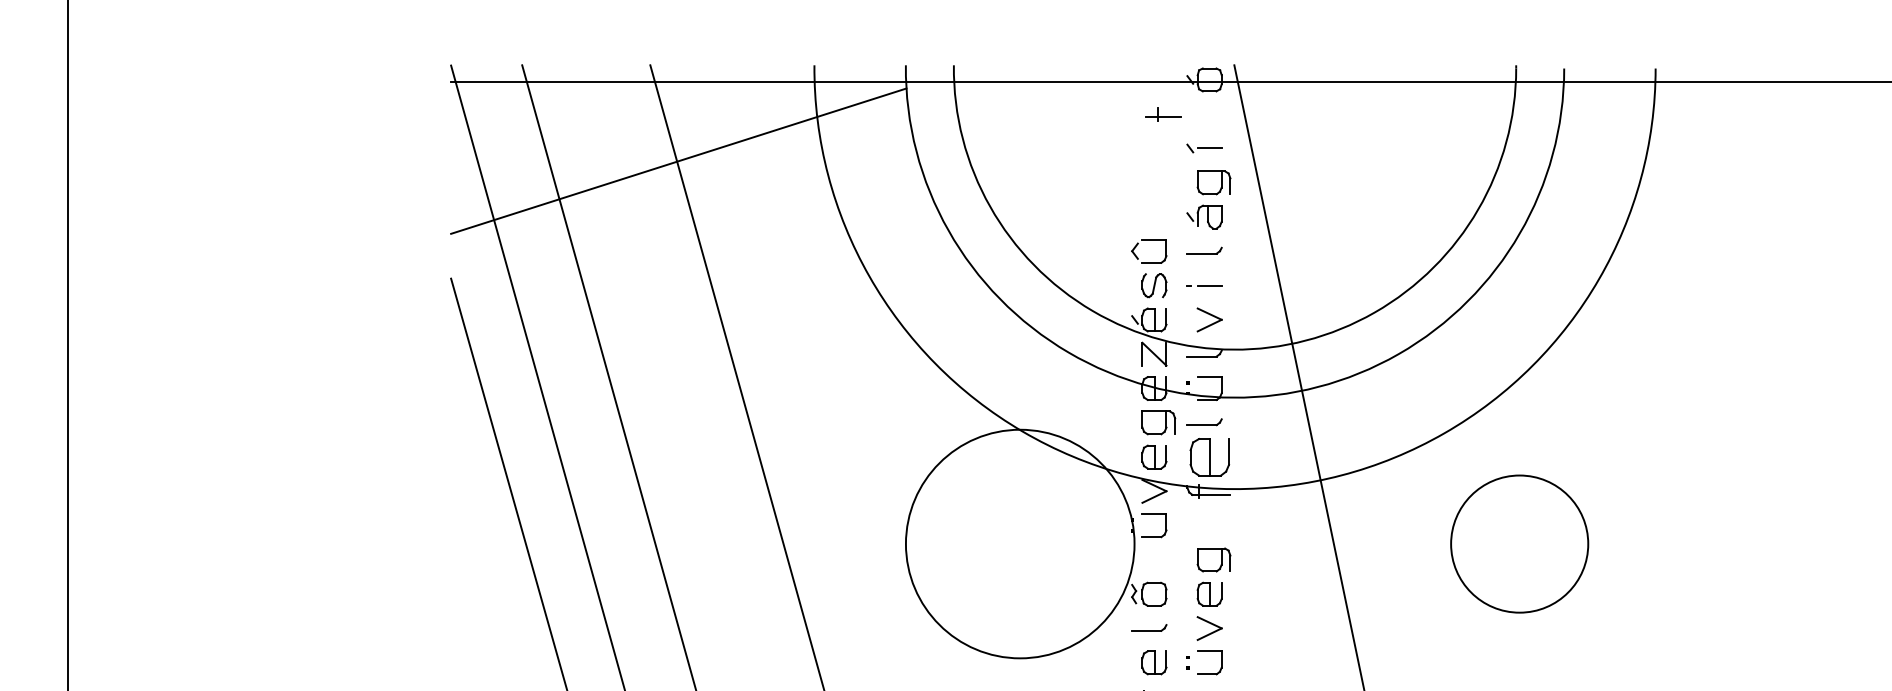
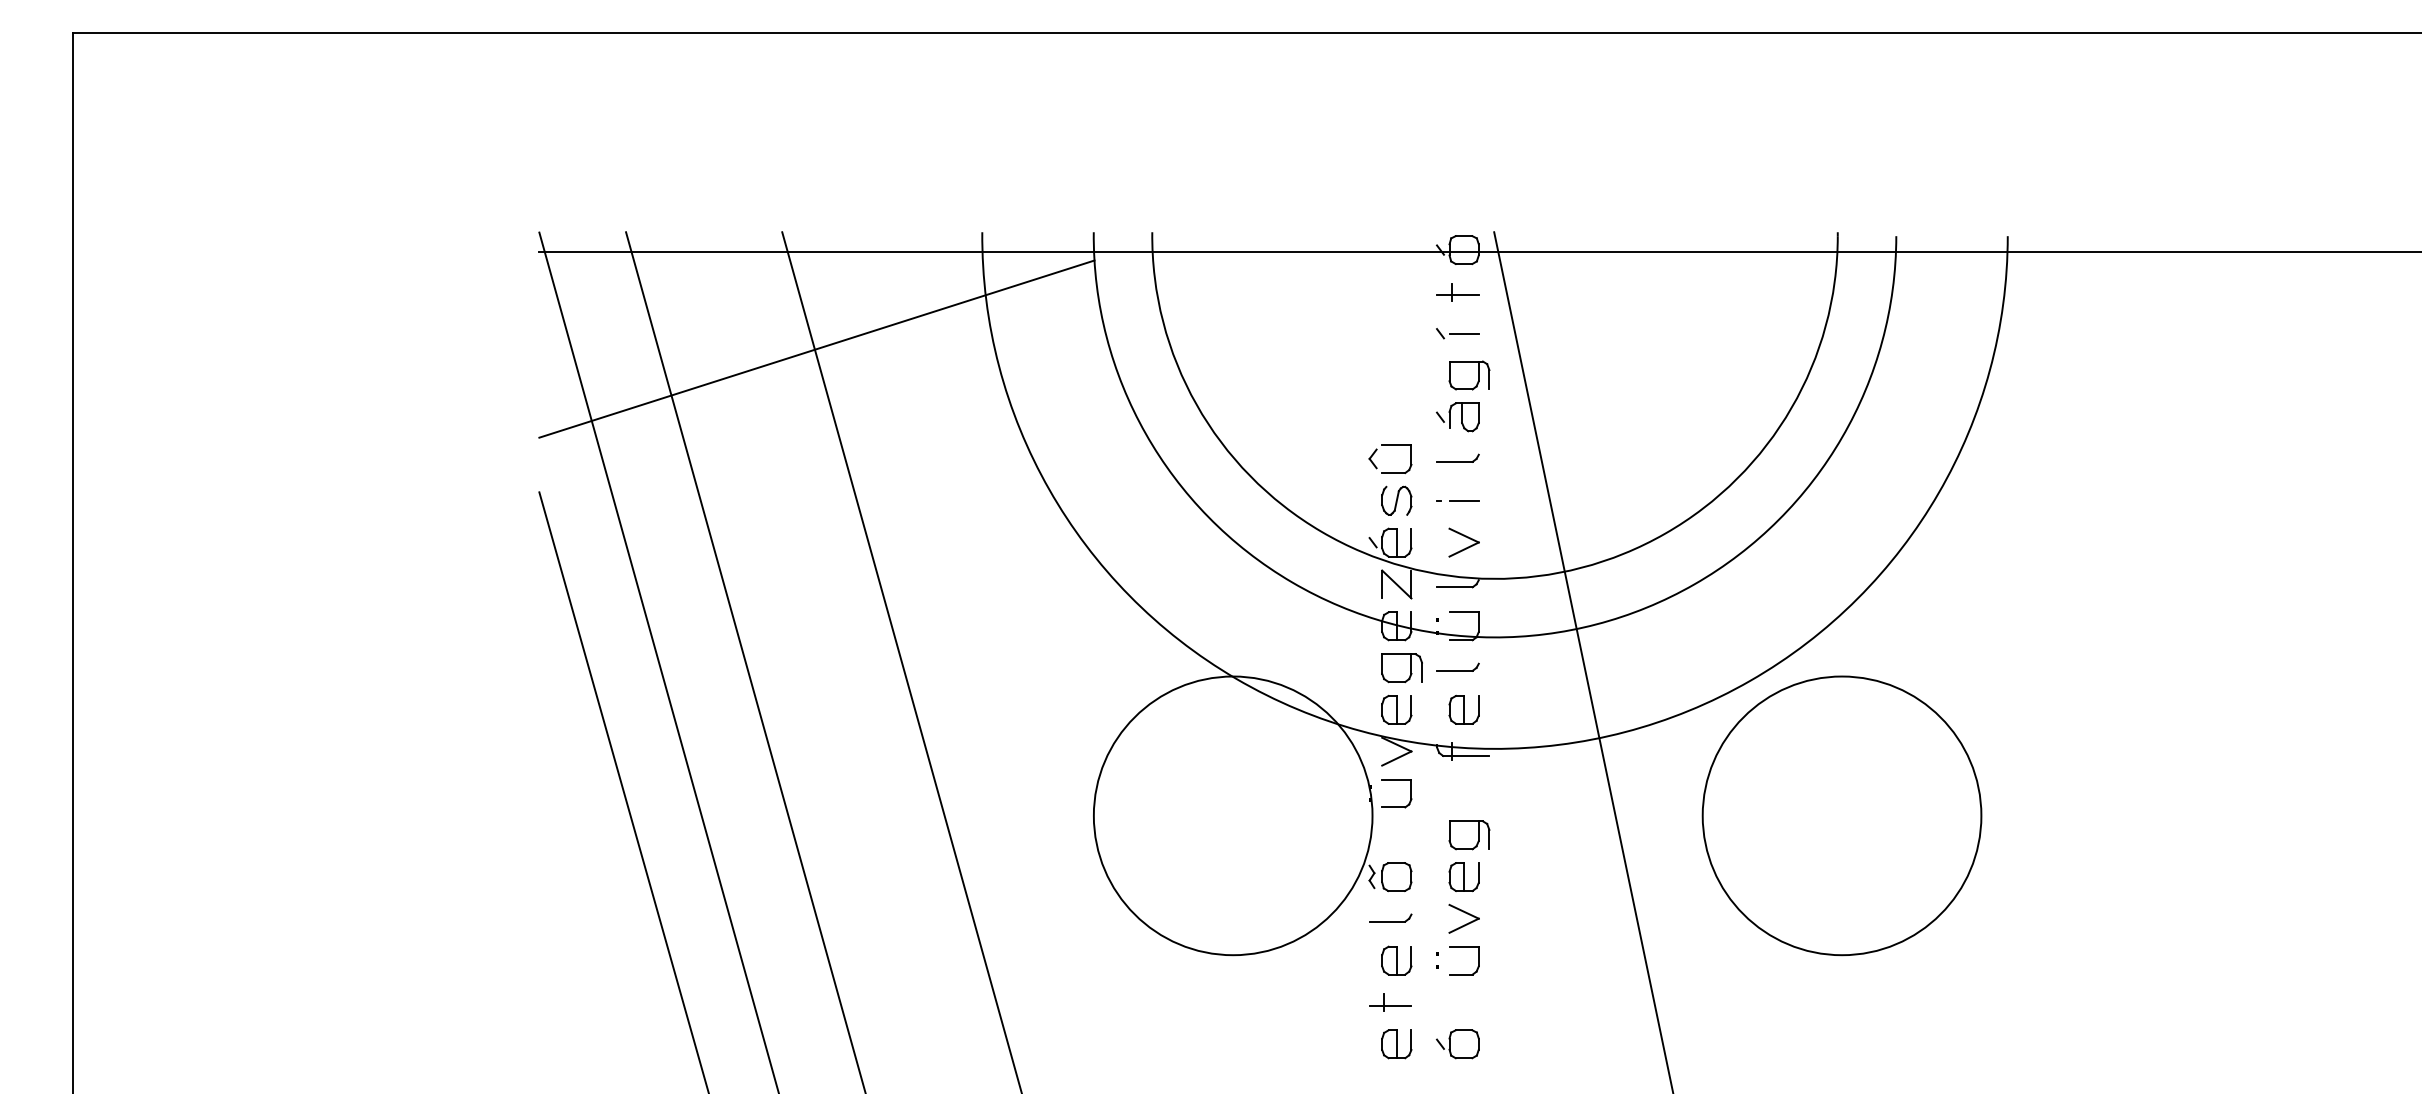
part: (1163, 114) -> (1457, 292), moved
part: (1209, 456) -> (1463, 709), size x0.62
circle: (1519, 543) -> (1841, 815), size x1.67

